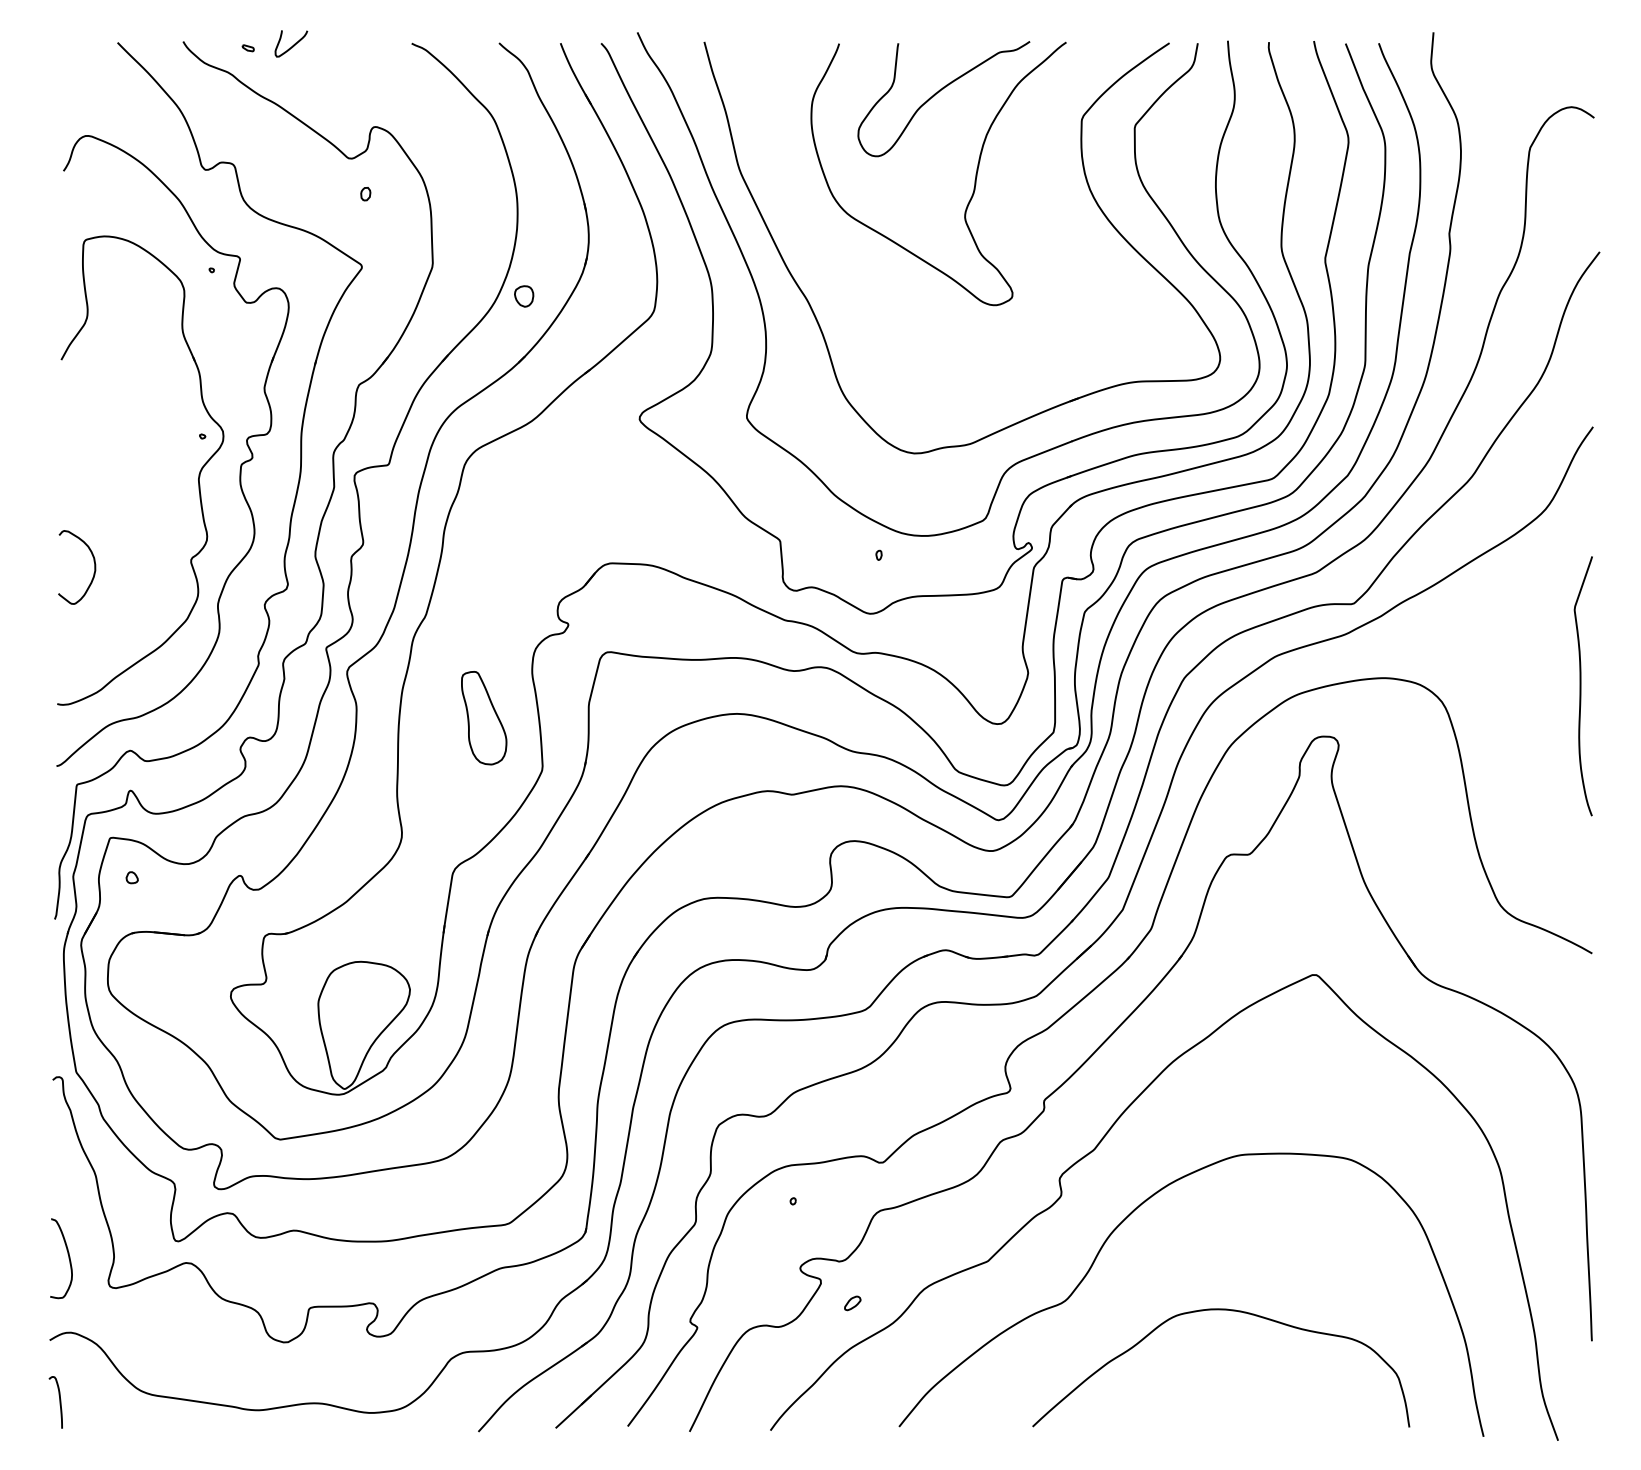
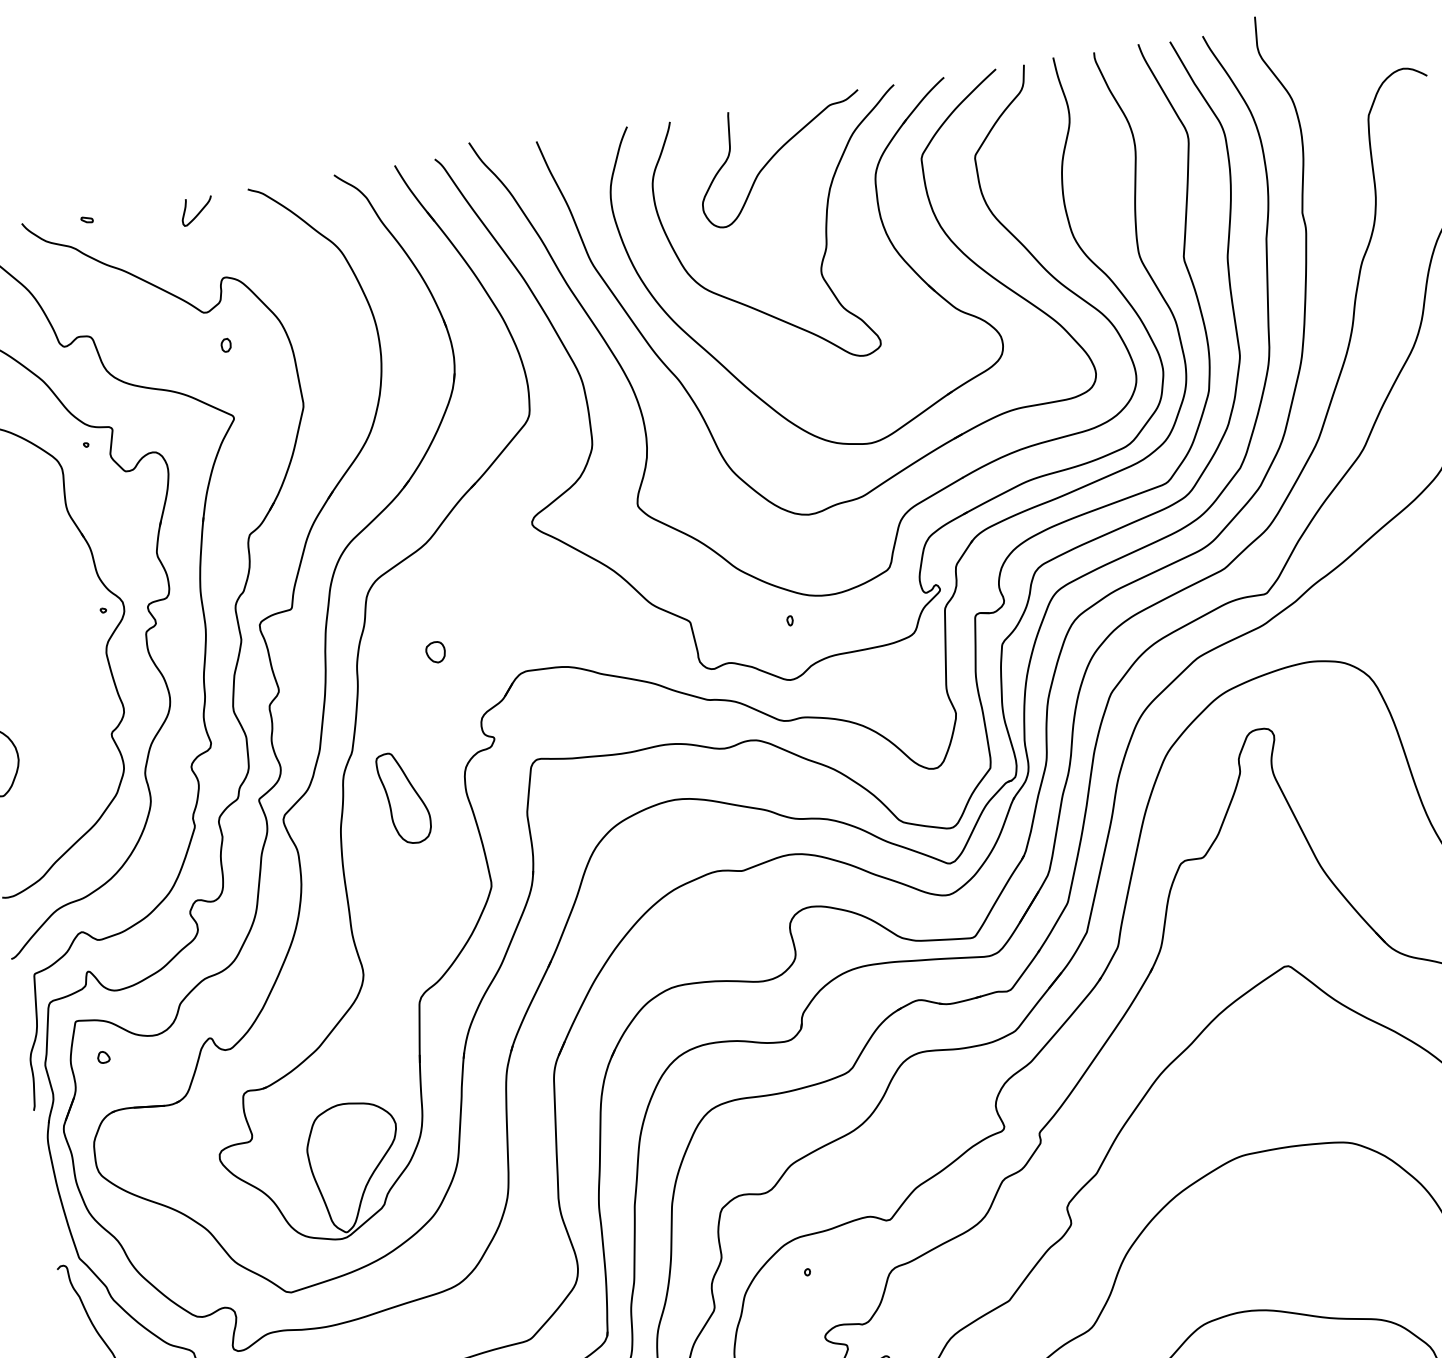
curve: (293, 44) -> (199, 211), moved
part: (1034, 189) -> (885, 235), added
part: (524, 296) -> (436, 652), moved
part: (484, 718) -> (404, 798), moved

